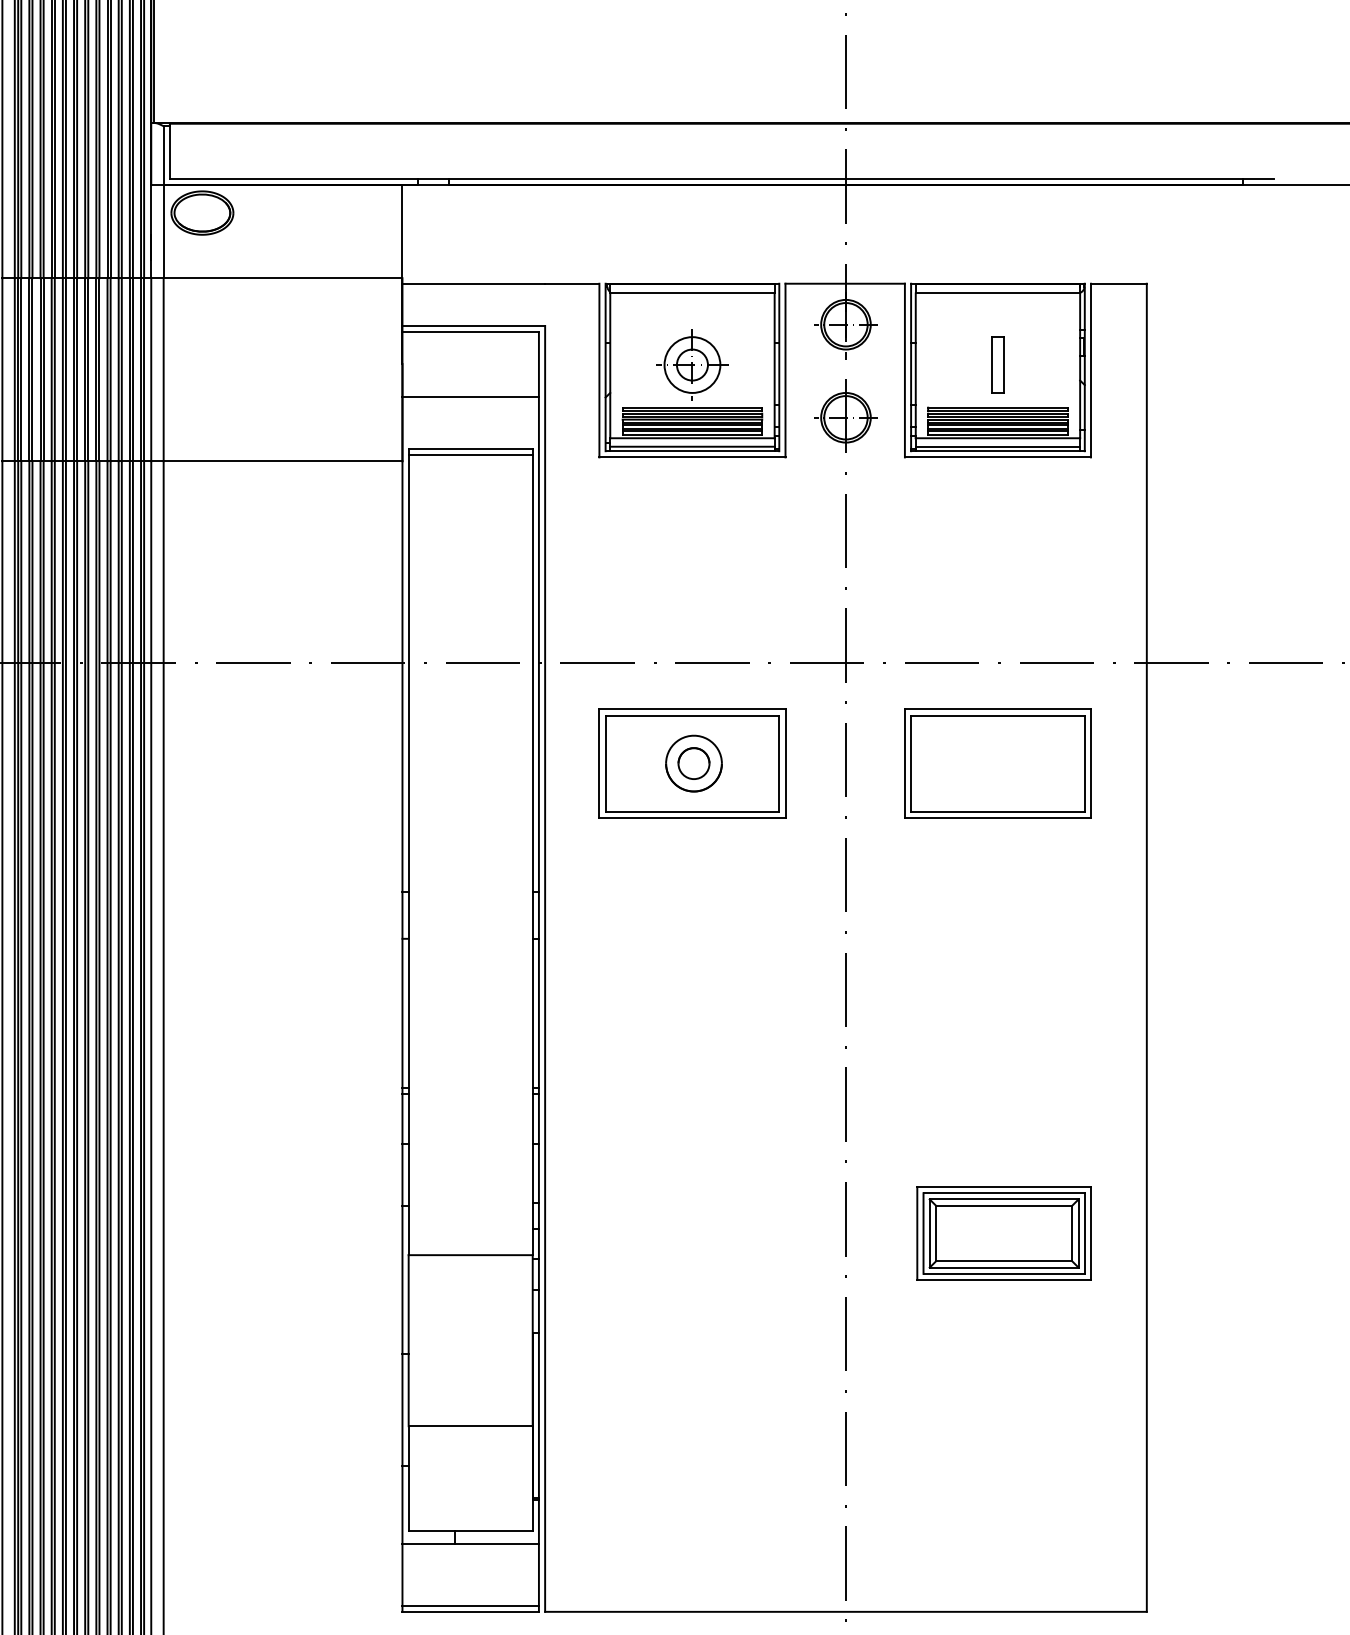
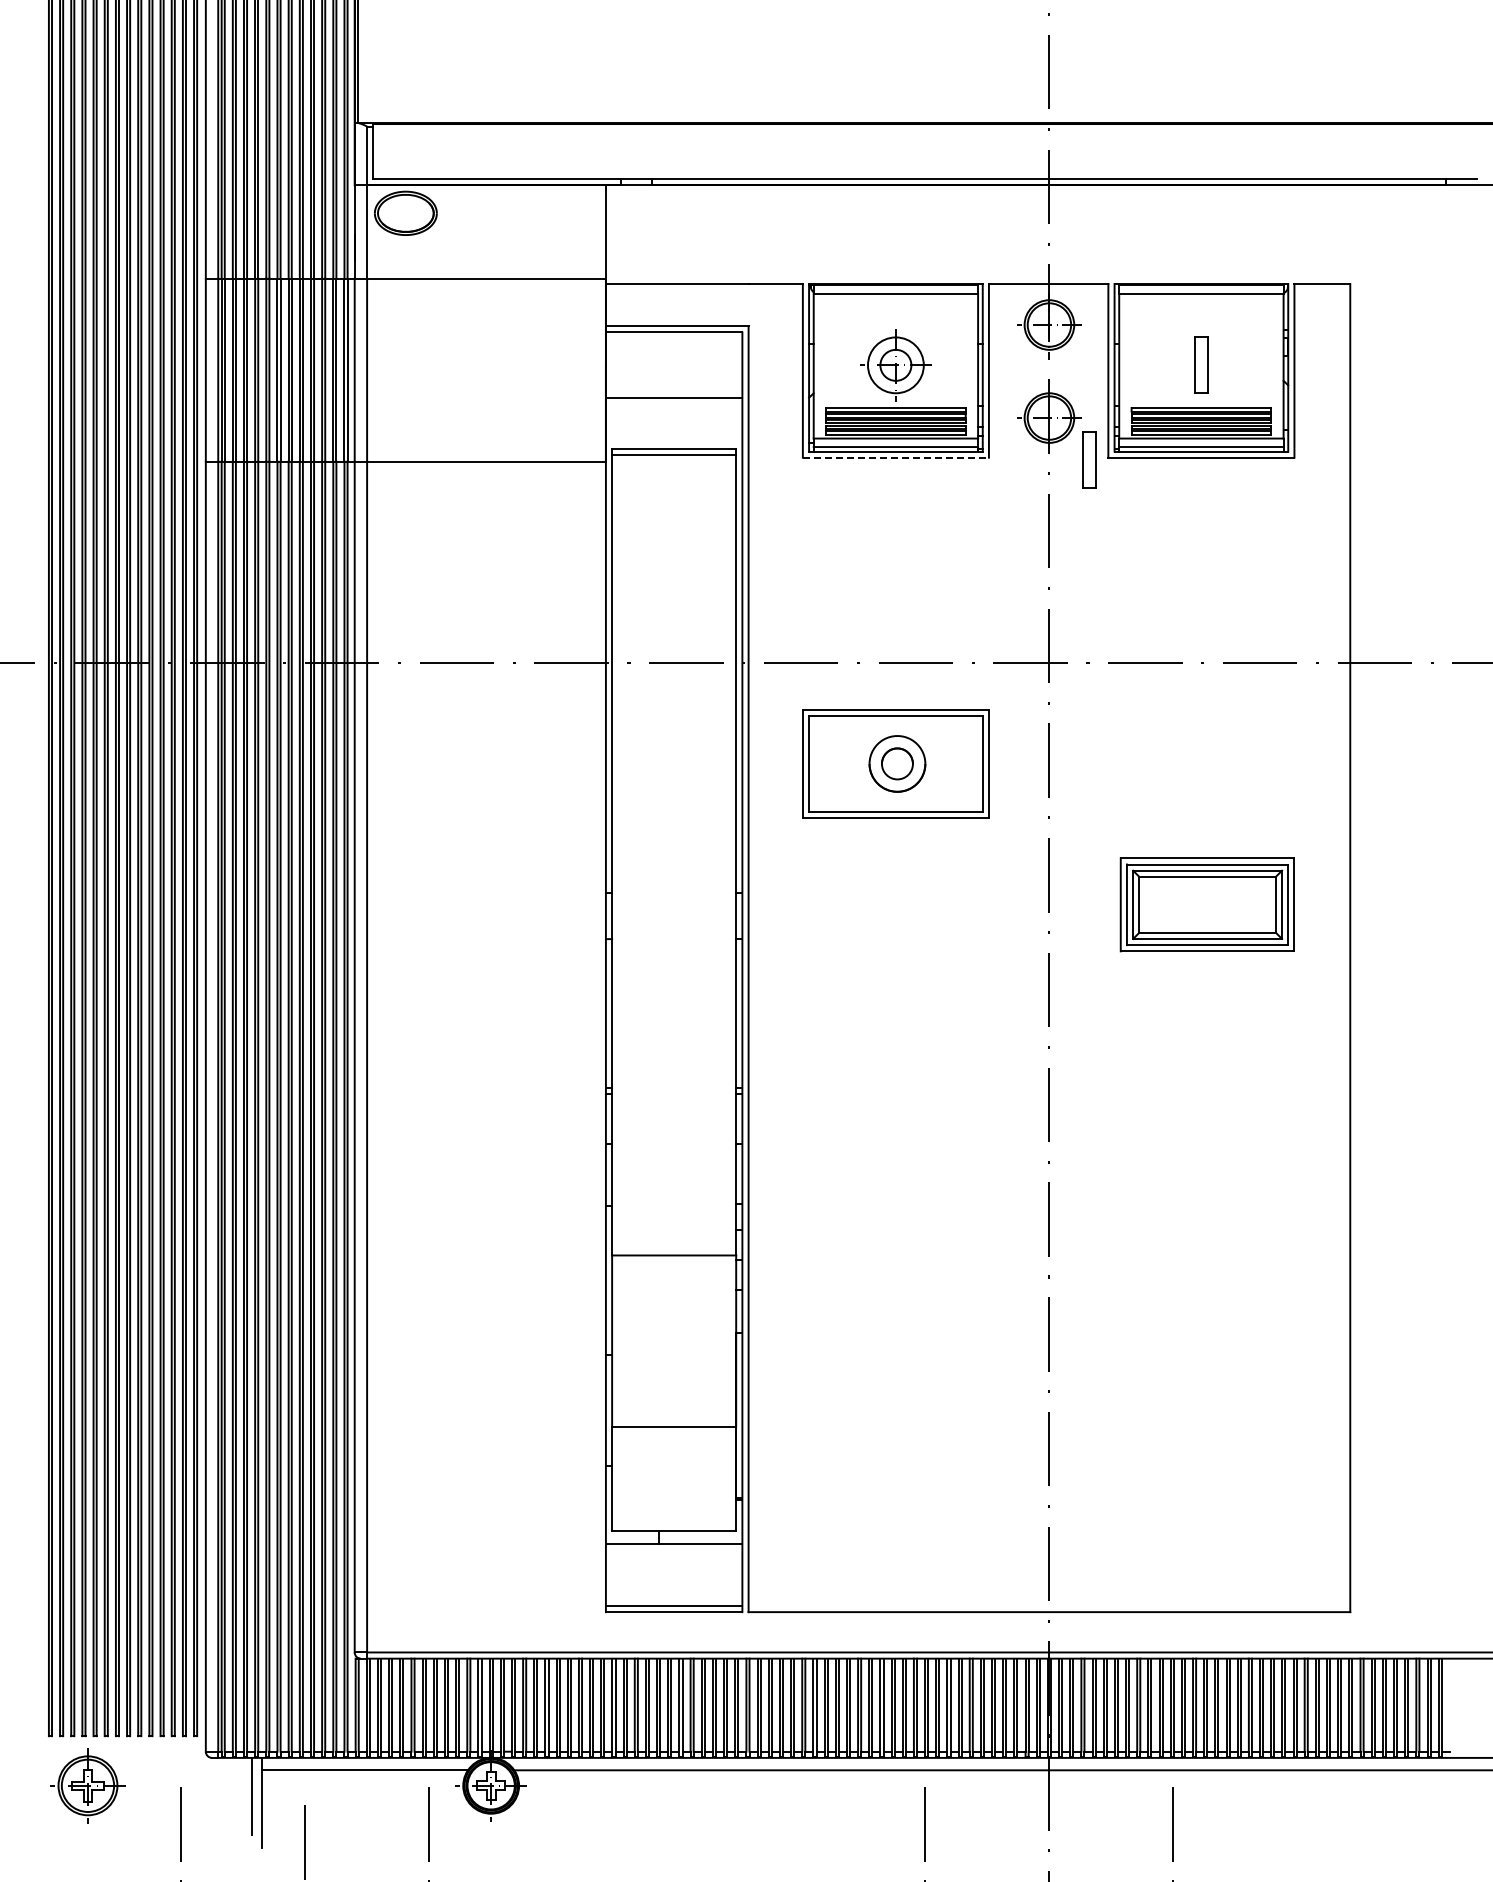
line: (693, 457) -> (896, 457), solid -> dashed
part: (886, 459) -> (1089, 459), added
part: (997, 763) -> (1200, 763), removed
part: (1003, 1233) -> (1206, 904), moved

